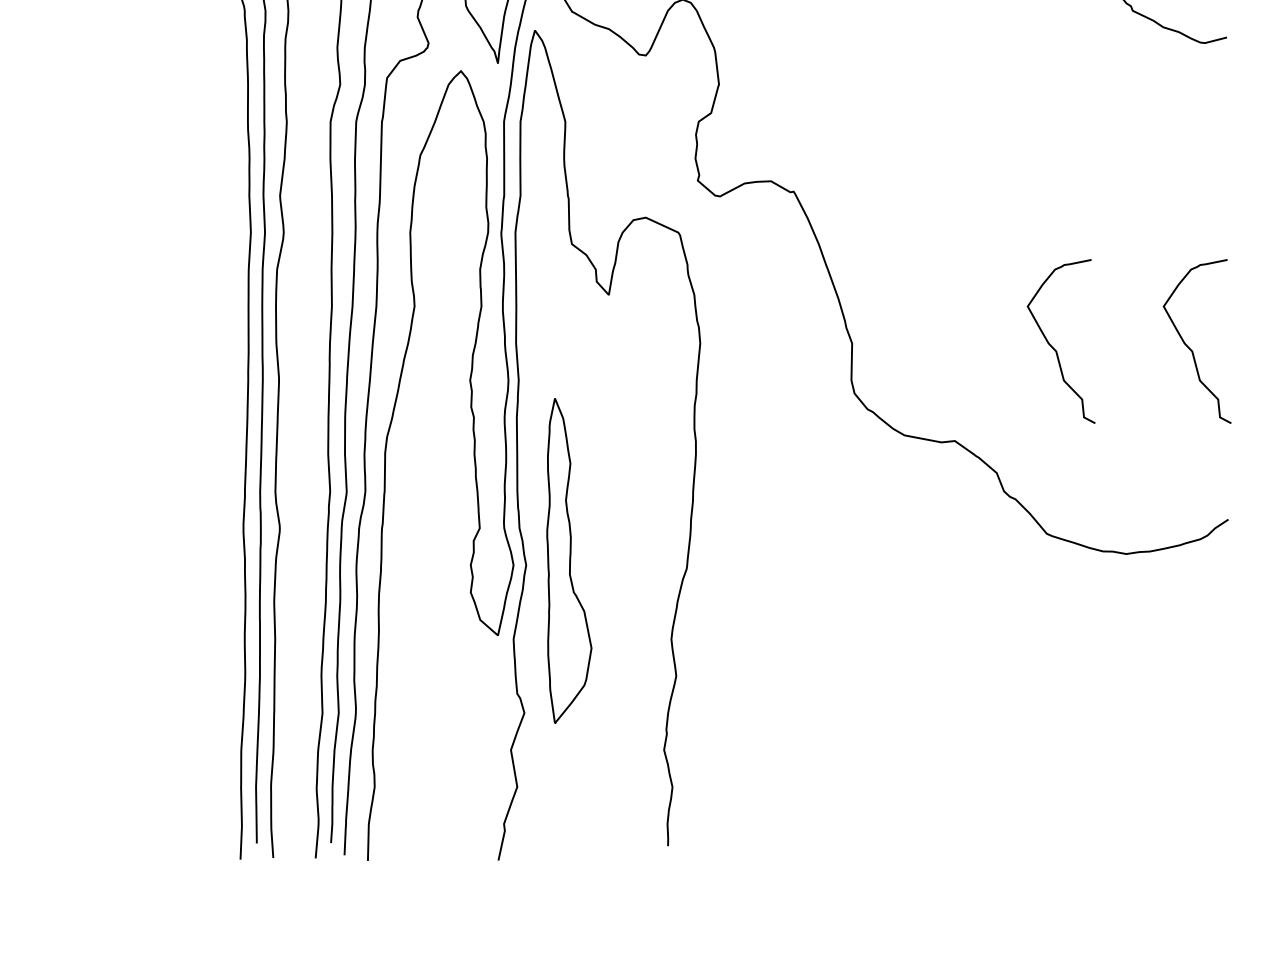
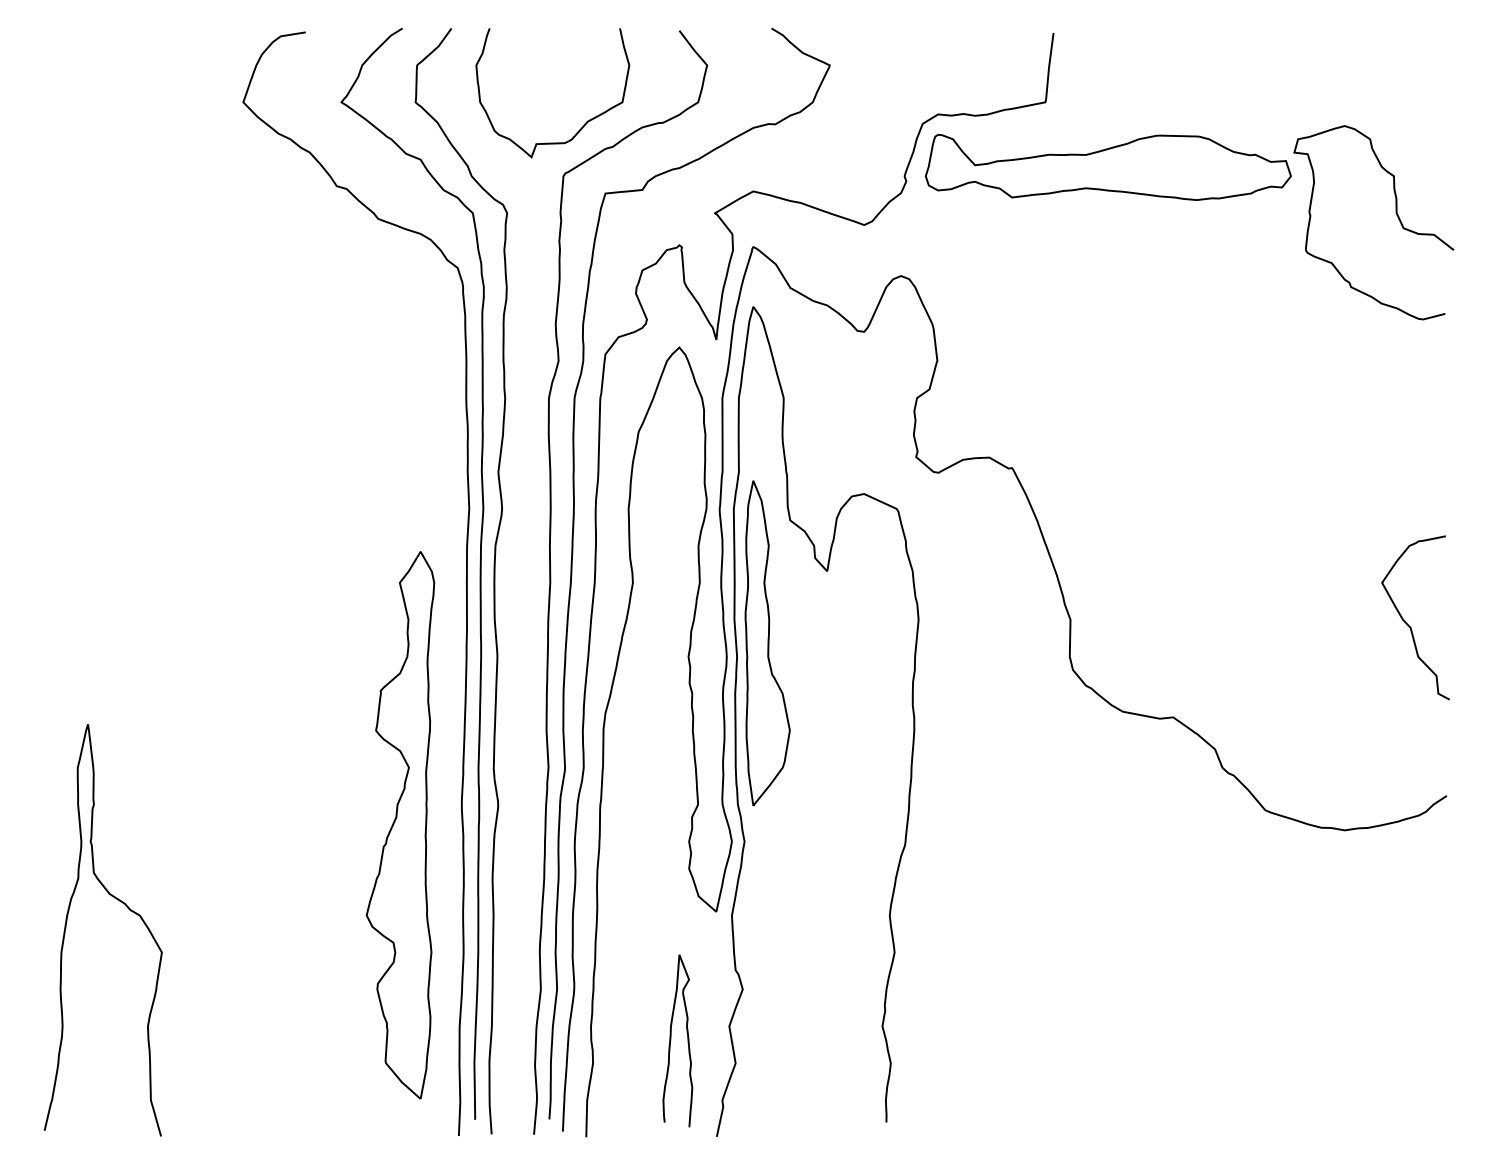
curve: (1054, 348) -> (1272, 624), removed
part: (182, 549) -> (400, 825), added
part: (569, 561) -> (767, 643), moved
curve: (453, 764) -> (671, 1040), added

